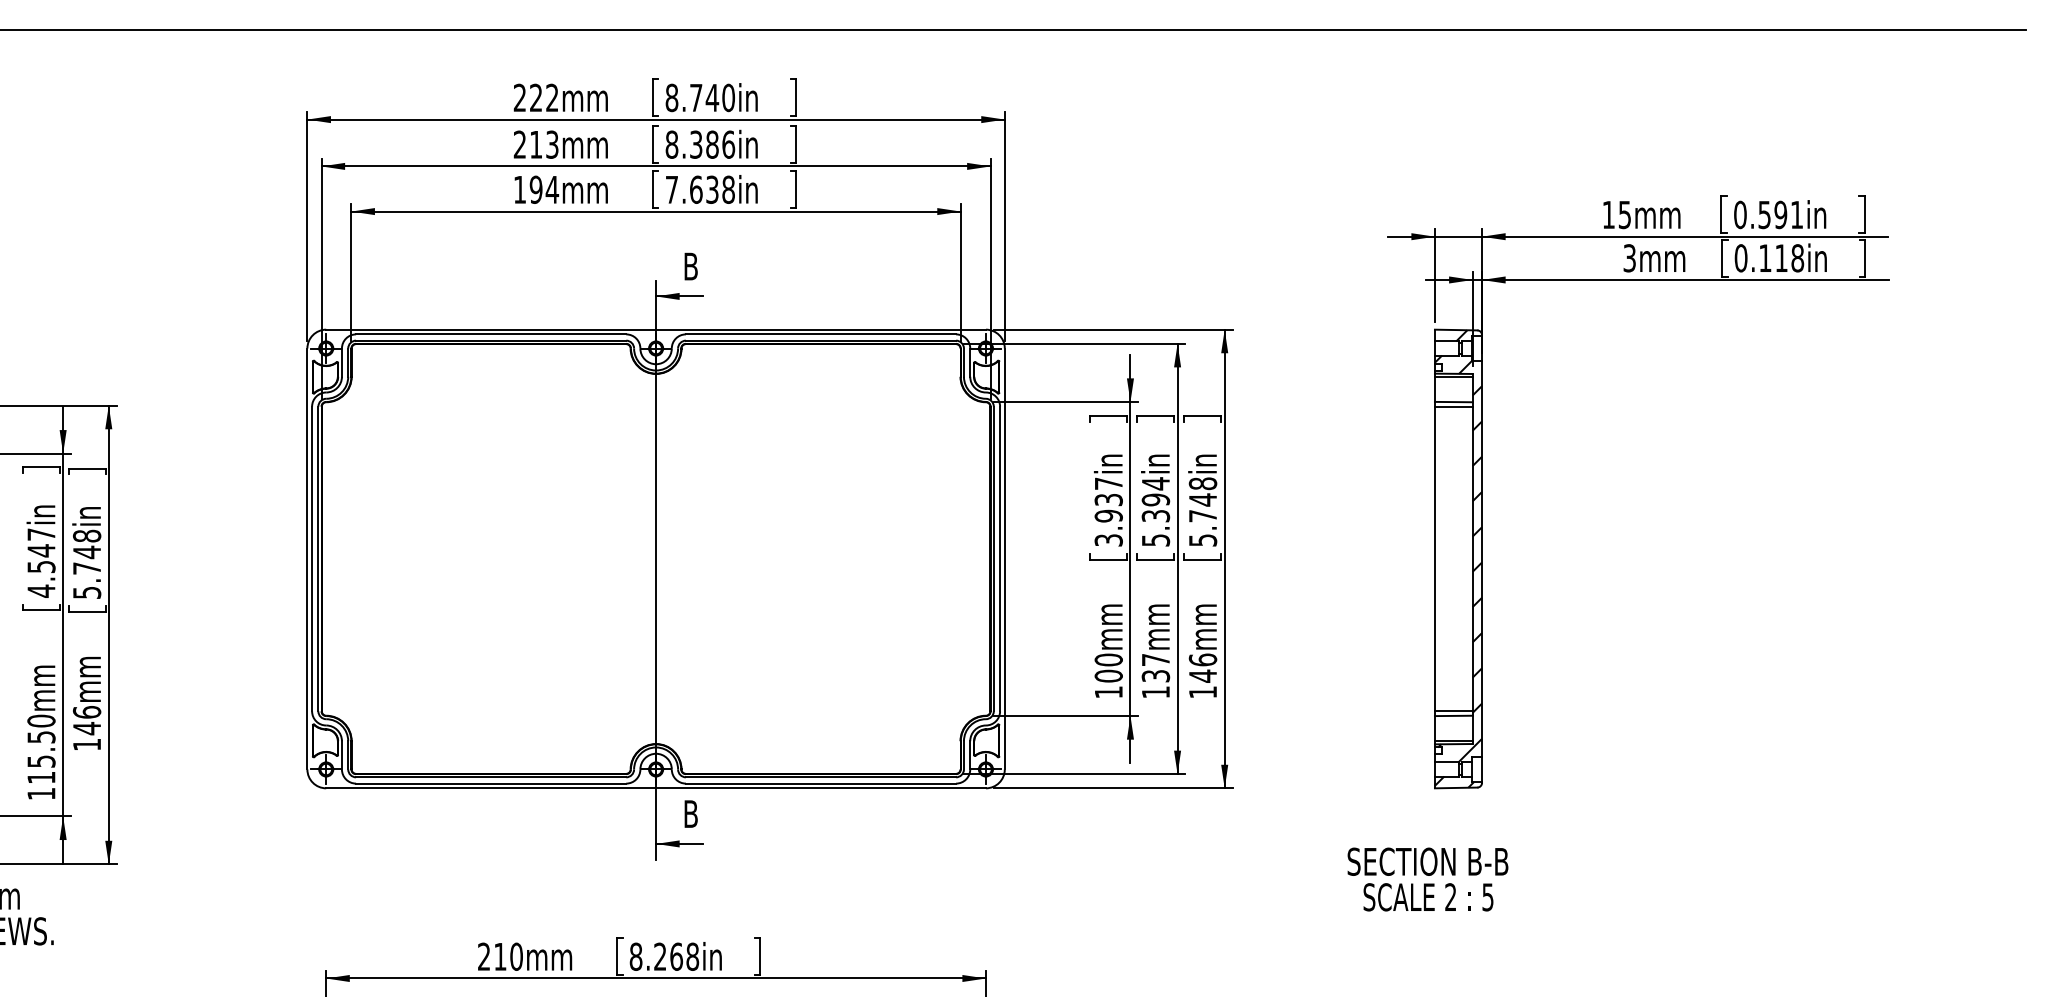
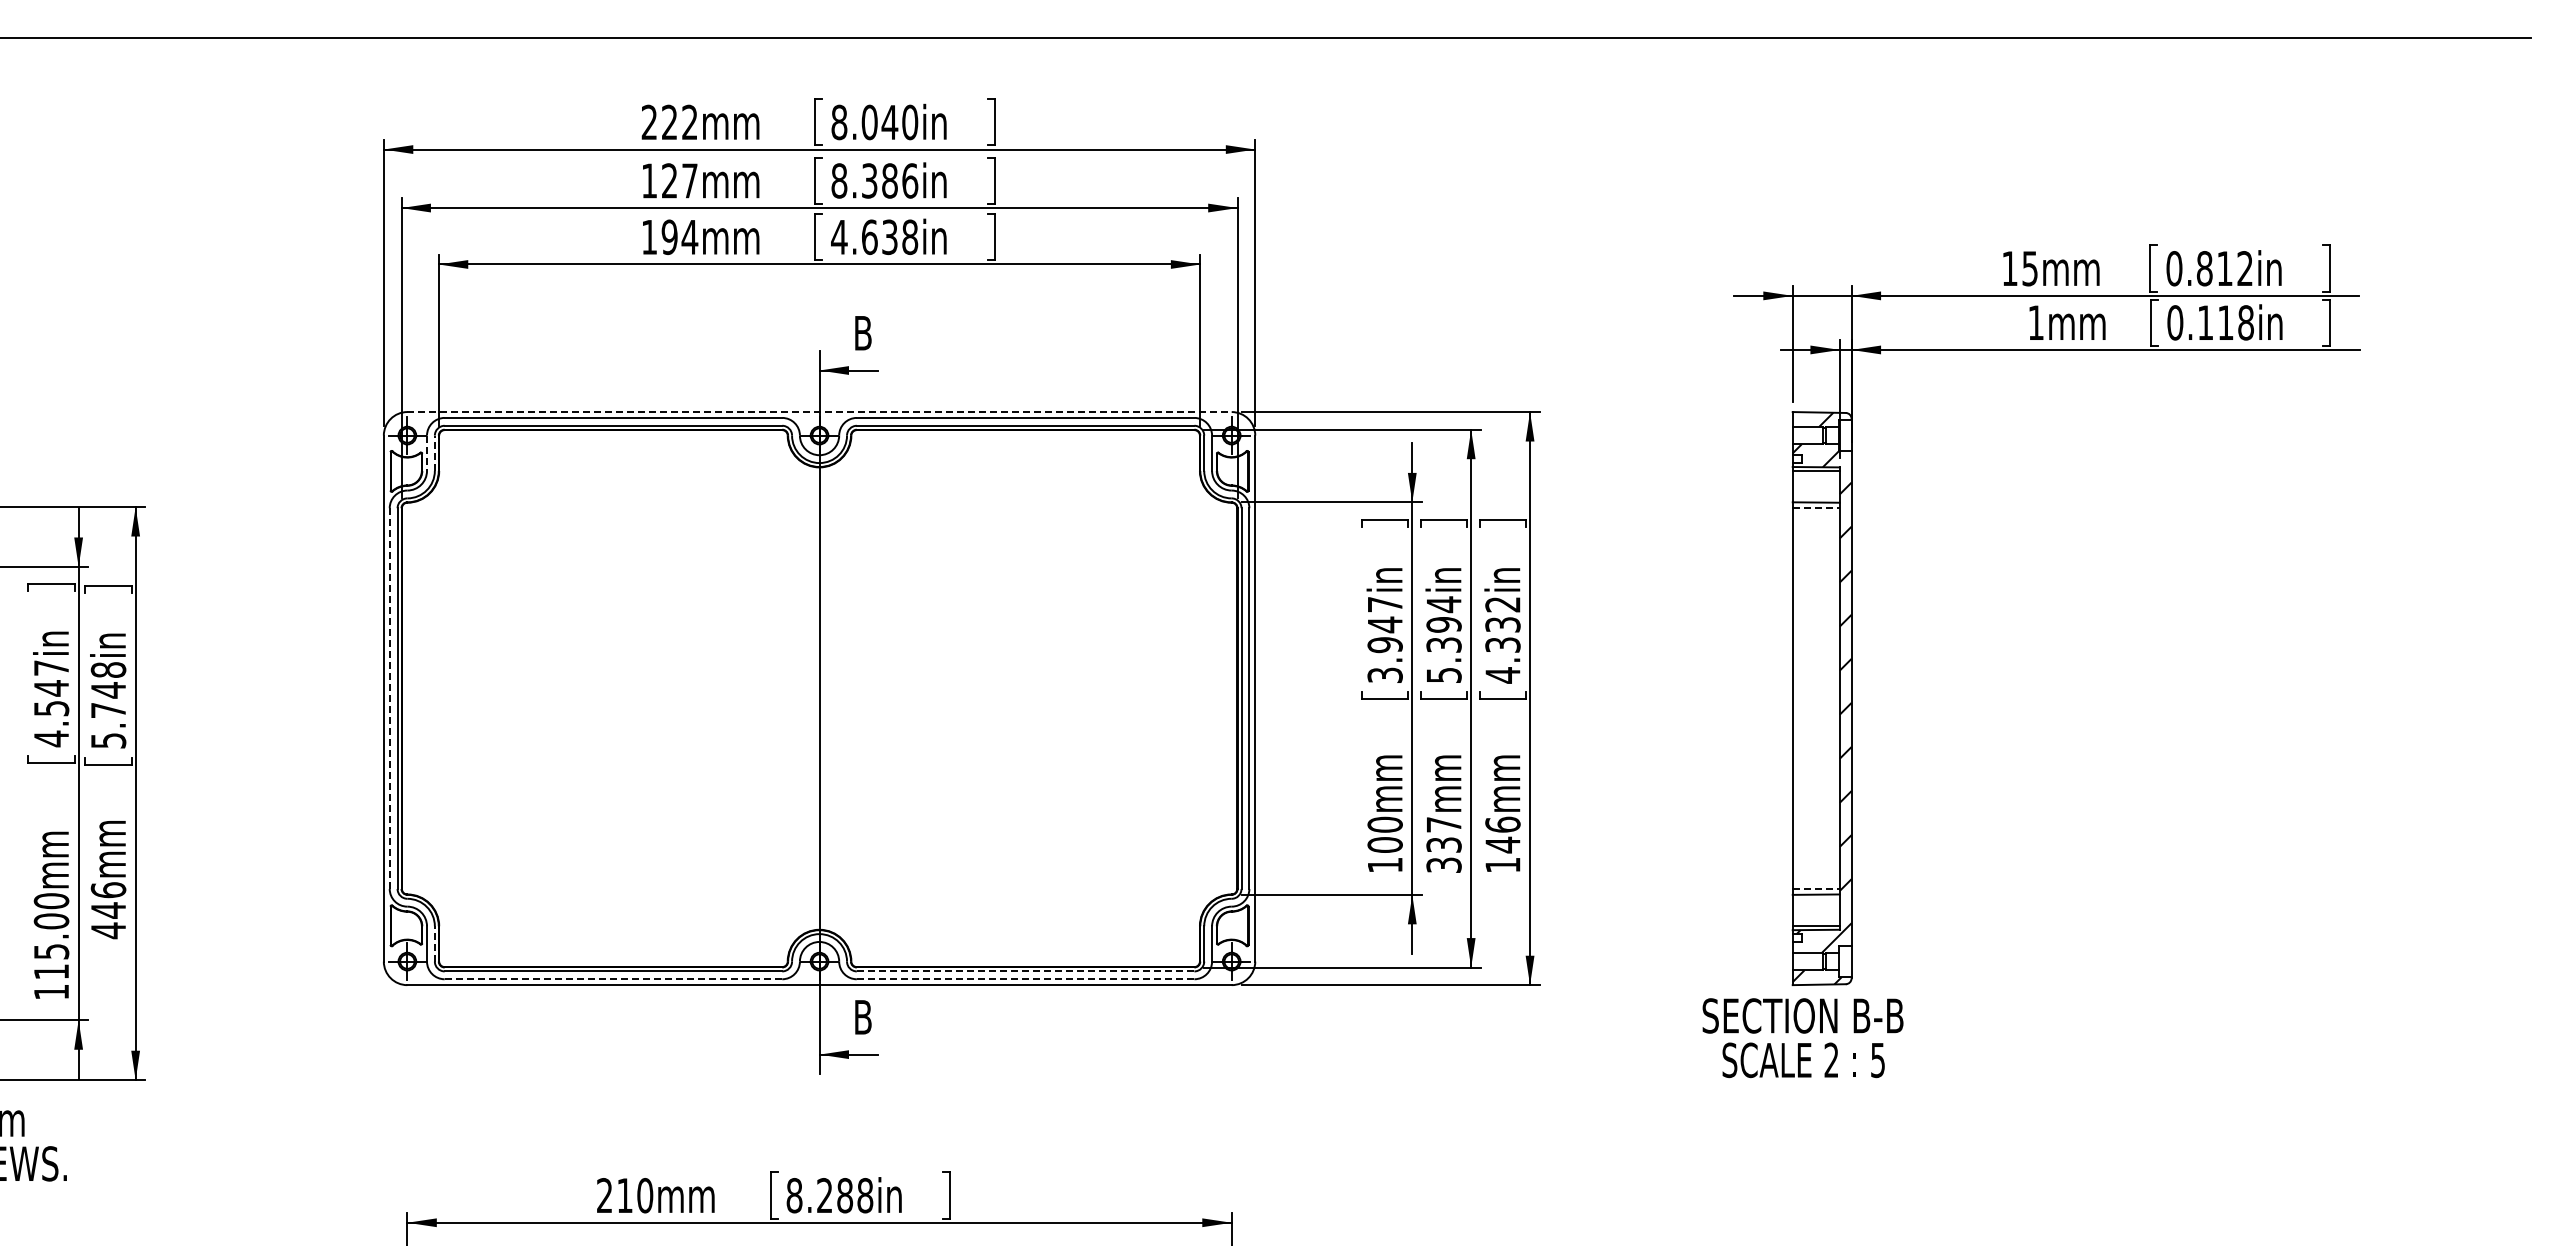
text: (696, 97) -> (869, 122), 8.740in -> 8.040in
text: (536, 144) -> (669, 180), 213mm -> 127mm
text: (672, 189) -> (839, 237), 7.638in -> 4.638in
text: (1780, 214) -> (2224, 268), 0.591in -> 0.812in
text: (1629, 258) -> (2035, 322), 3mm -> 1mm
line: (656, 330) -> (820, 412), solid -> dashed
line: (342, 362) -> (427, 453), solid -> dashed
line: (347, 362) -> (434, 453), solid -> dashed
line: (1453, 406) -> (1816, 508), solid -> dashed
text: (1108, 499) -> (1384, 624), 3.937in -> 3.947in
text: (1202, 511) -> (1502, 639), 5.748in -> 4.332in
line: (311, 559) -> (389, 699), solid -> dashed
text: (1155, 691) -> (1443, 864), 137mm -> 337mm
line: (1453, 710) -> (1816, 888), solid -> dashed
text: (41, 737) -> (51, 921), 115.50mm -> 115.00mm
text: (87, 744) -> (108, 930), 146mm -> 446mm
line: (347, 754) -> (434, 943), solid -> dashed
line: (820, 777) -> (1025, 971), solid -> dashed
line: (491, 783) -> (613, 979), solid -> dashed
line: (820, 783) -> (1025, 979), solid -> dashed
text: (1427, 879) -> (1802, 1038), moved
text: (676, 956) -> (845, 1195), 8.268in -> 8.288in

